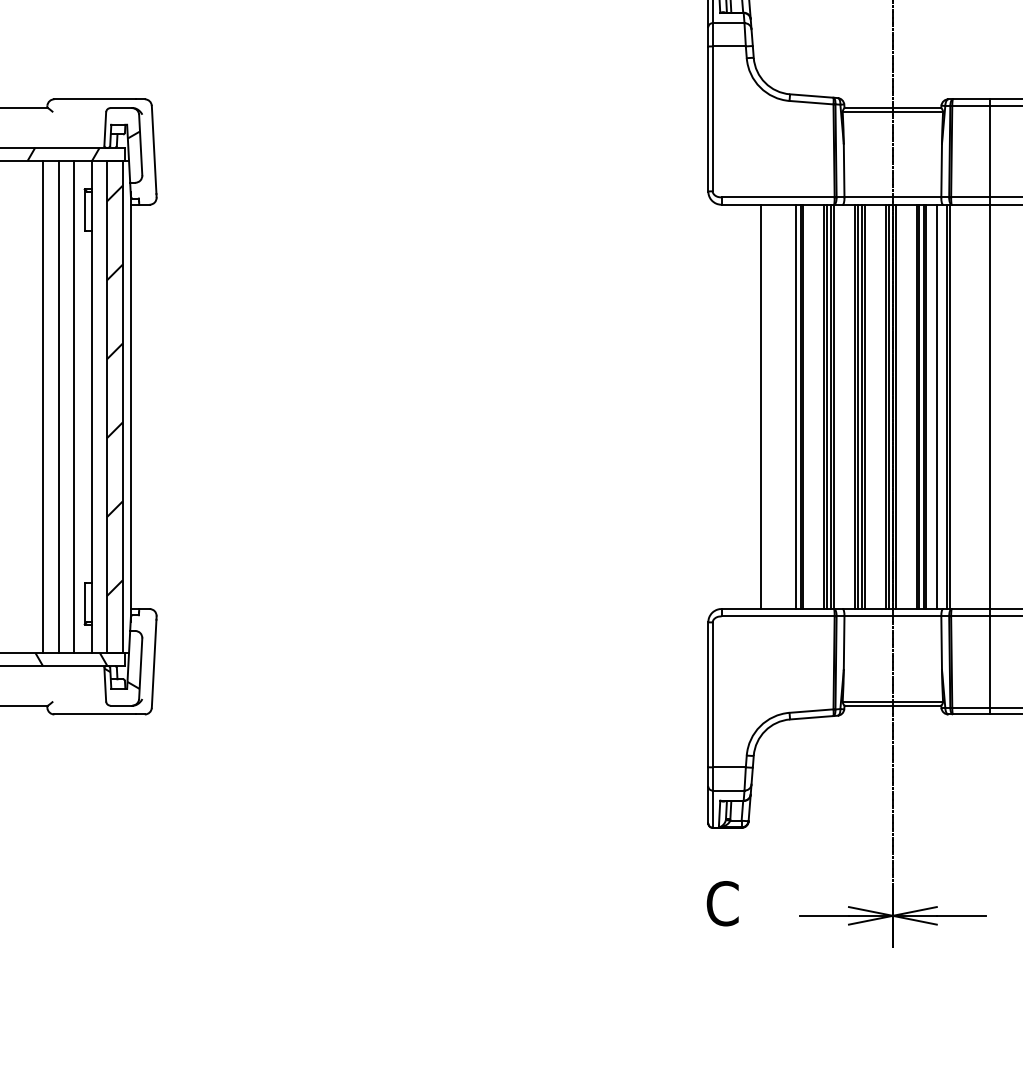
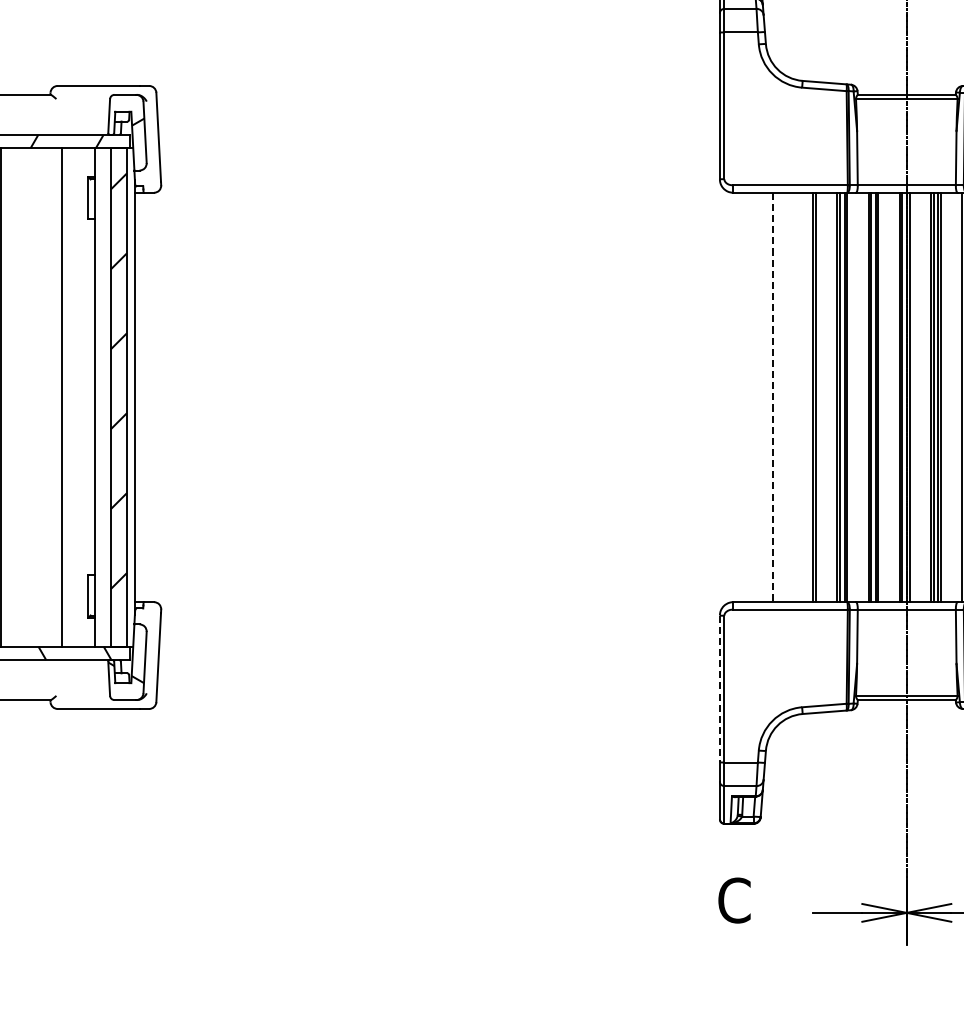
line: (42, 406) -> (45, 397), removed
line: (73, 406) -> (77, 397), removed
line: (796, 406) -> (809, 397), removed
line: (936, 406) -> (950, 397), removed
line: (761, 407) -> (773, 398), solid -> dashed
line: (708, 695) -> (720, 689), solid -> dashed

